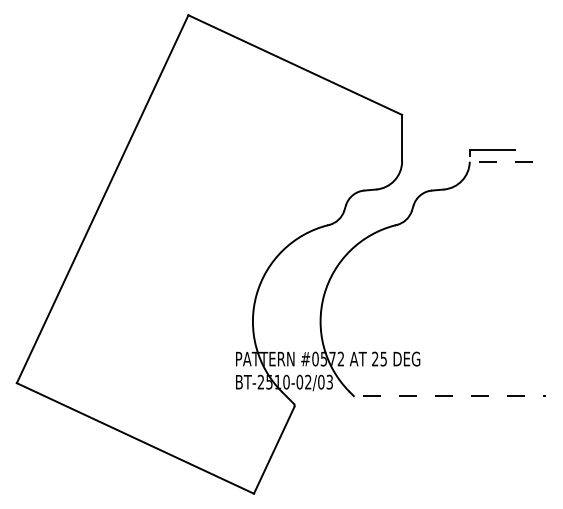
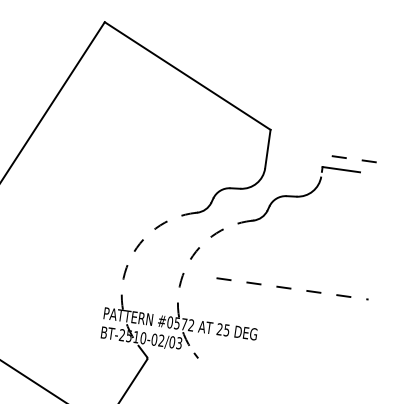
line: (496, 161) -> (346, 157), moved
arc: (256, 295) -> (128, 262), solid -> dashed
arc: (324, 295) -> (185, 270), solid -> dashed
line: (452, 395) -> (290, 288), moved

